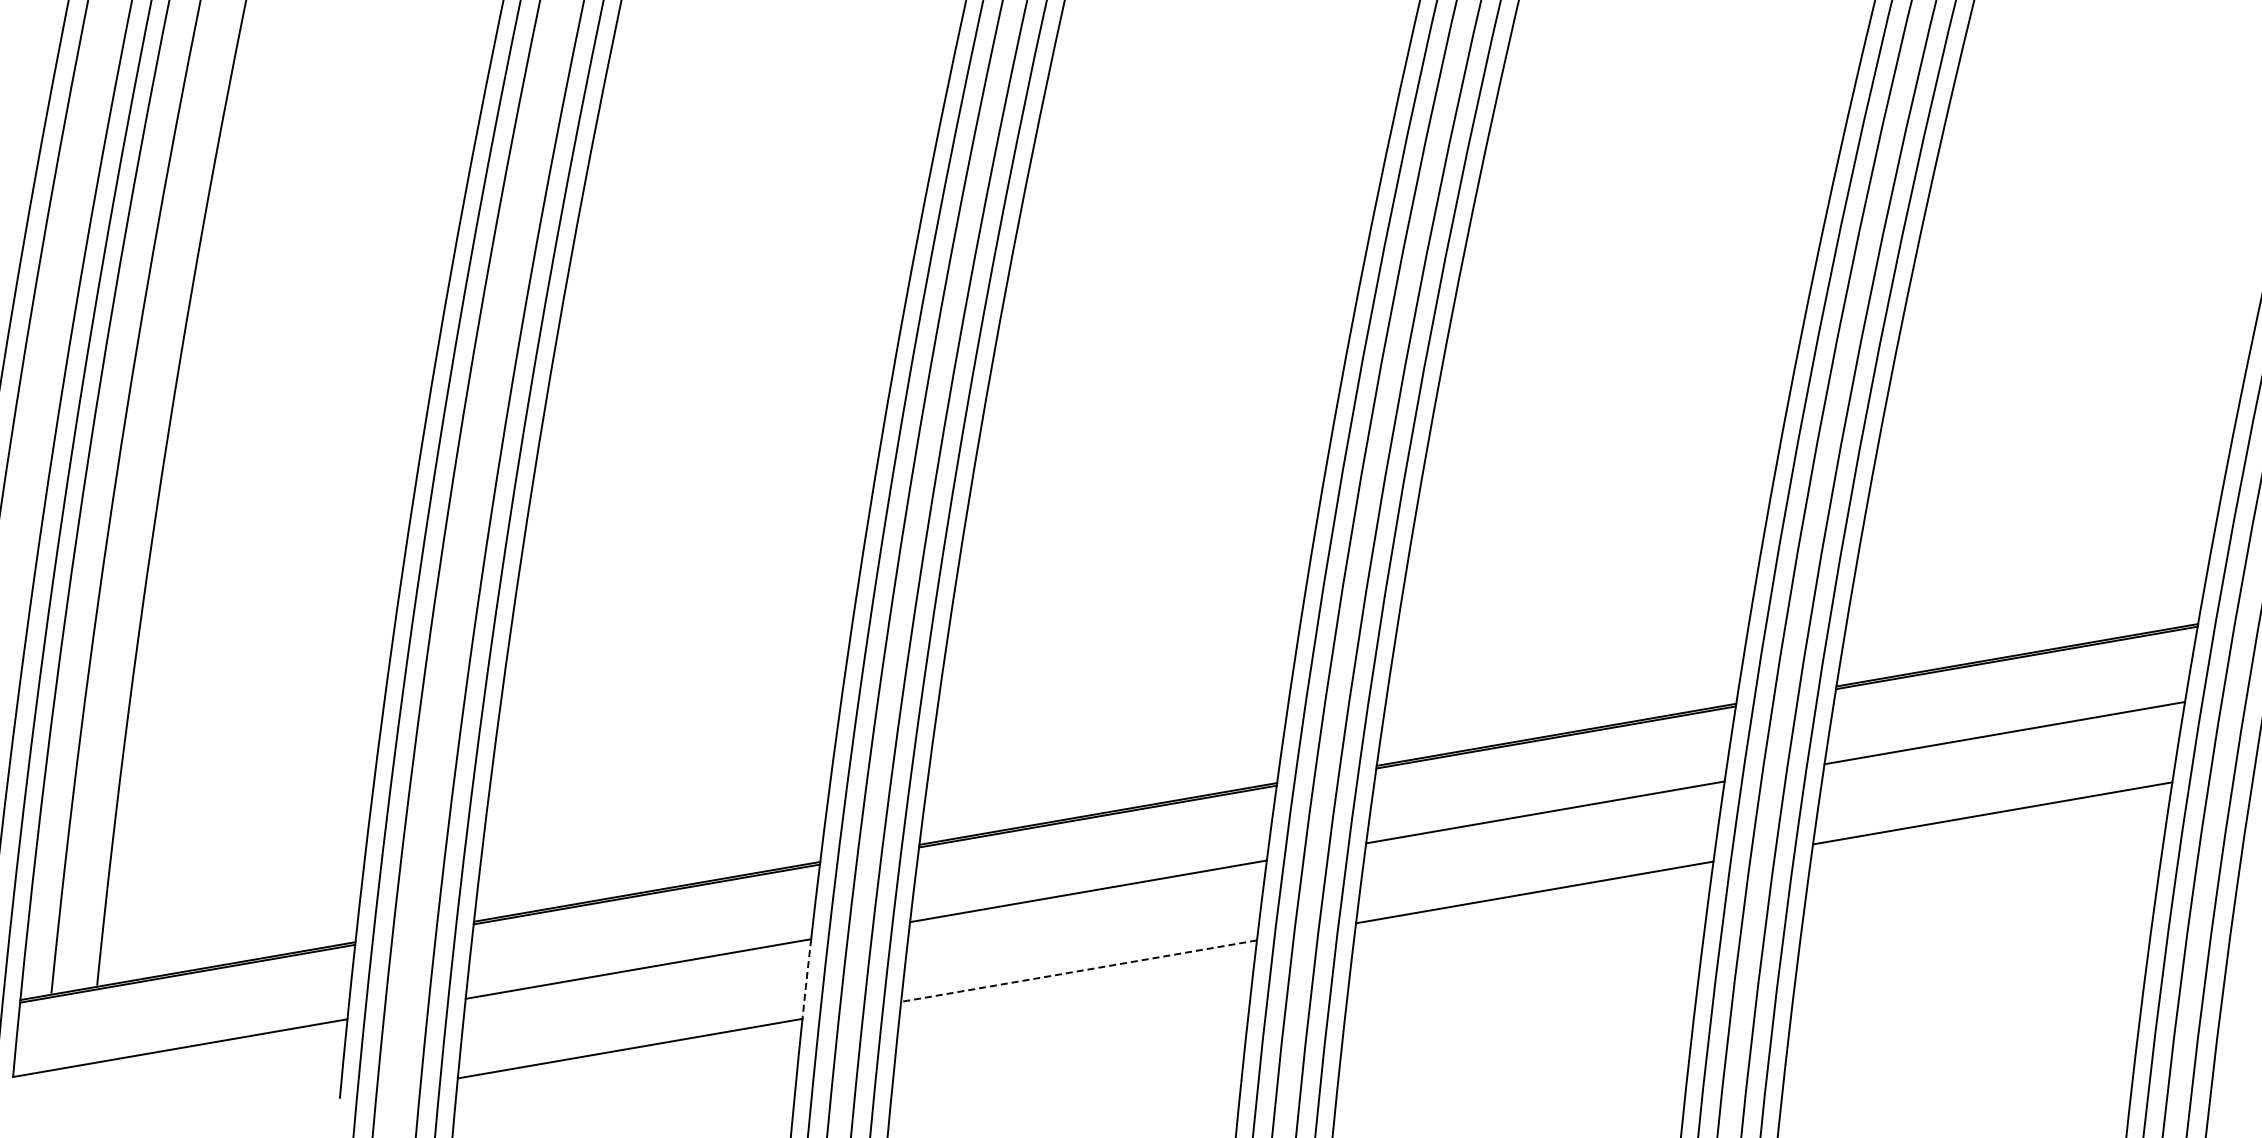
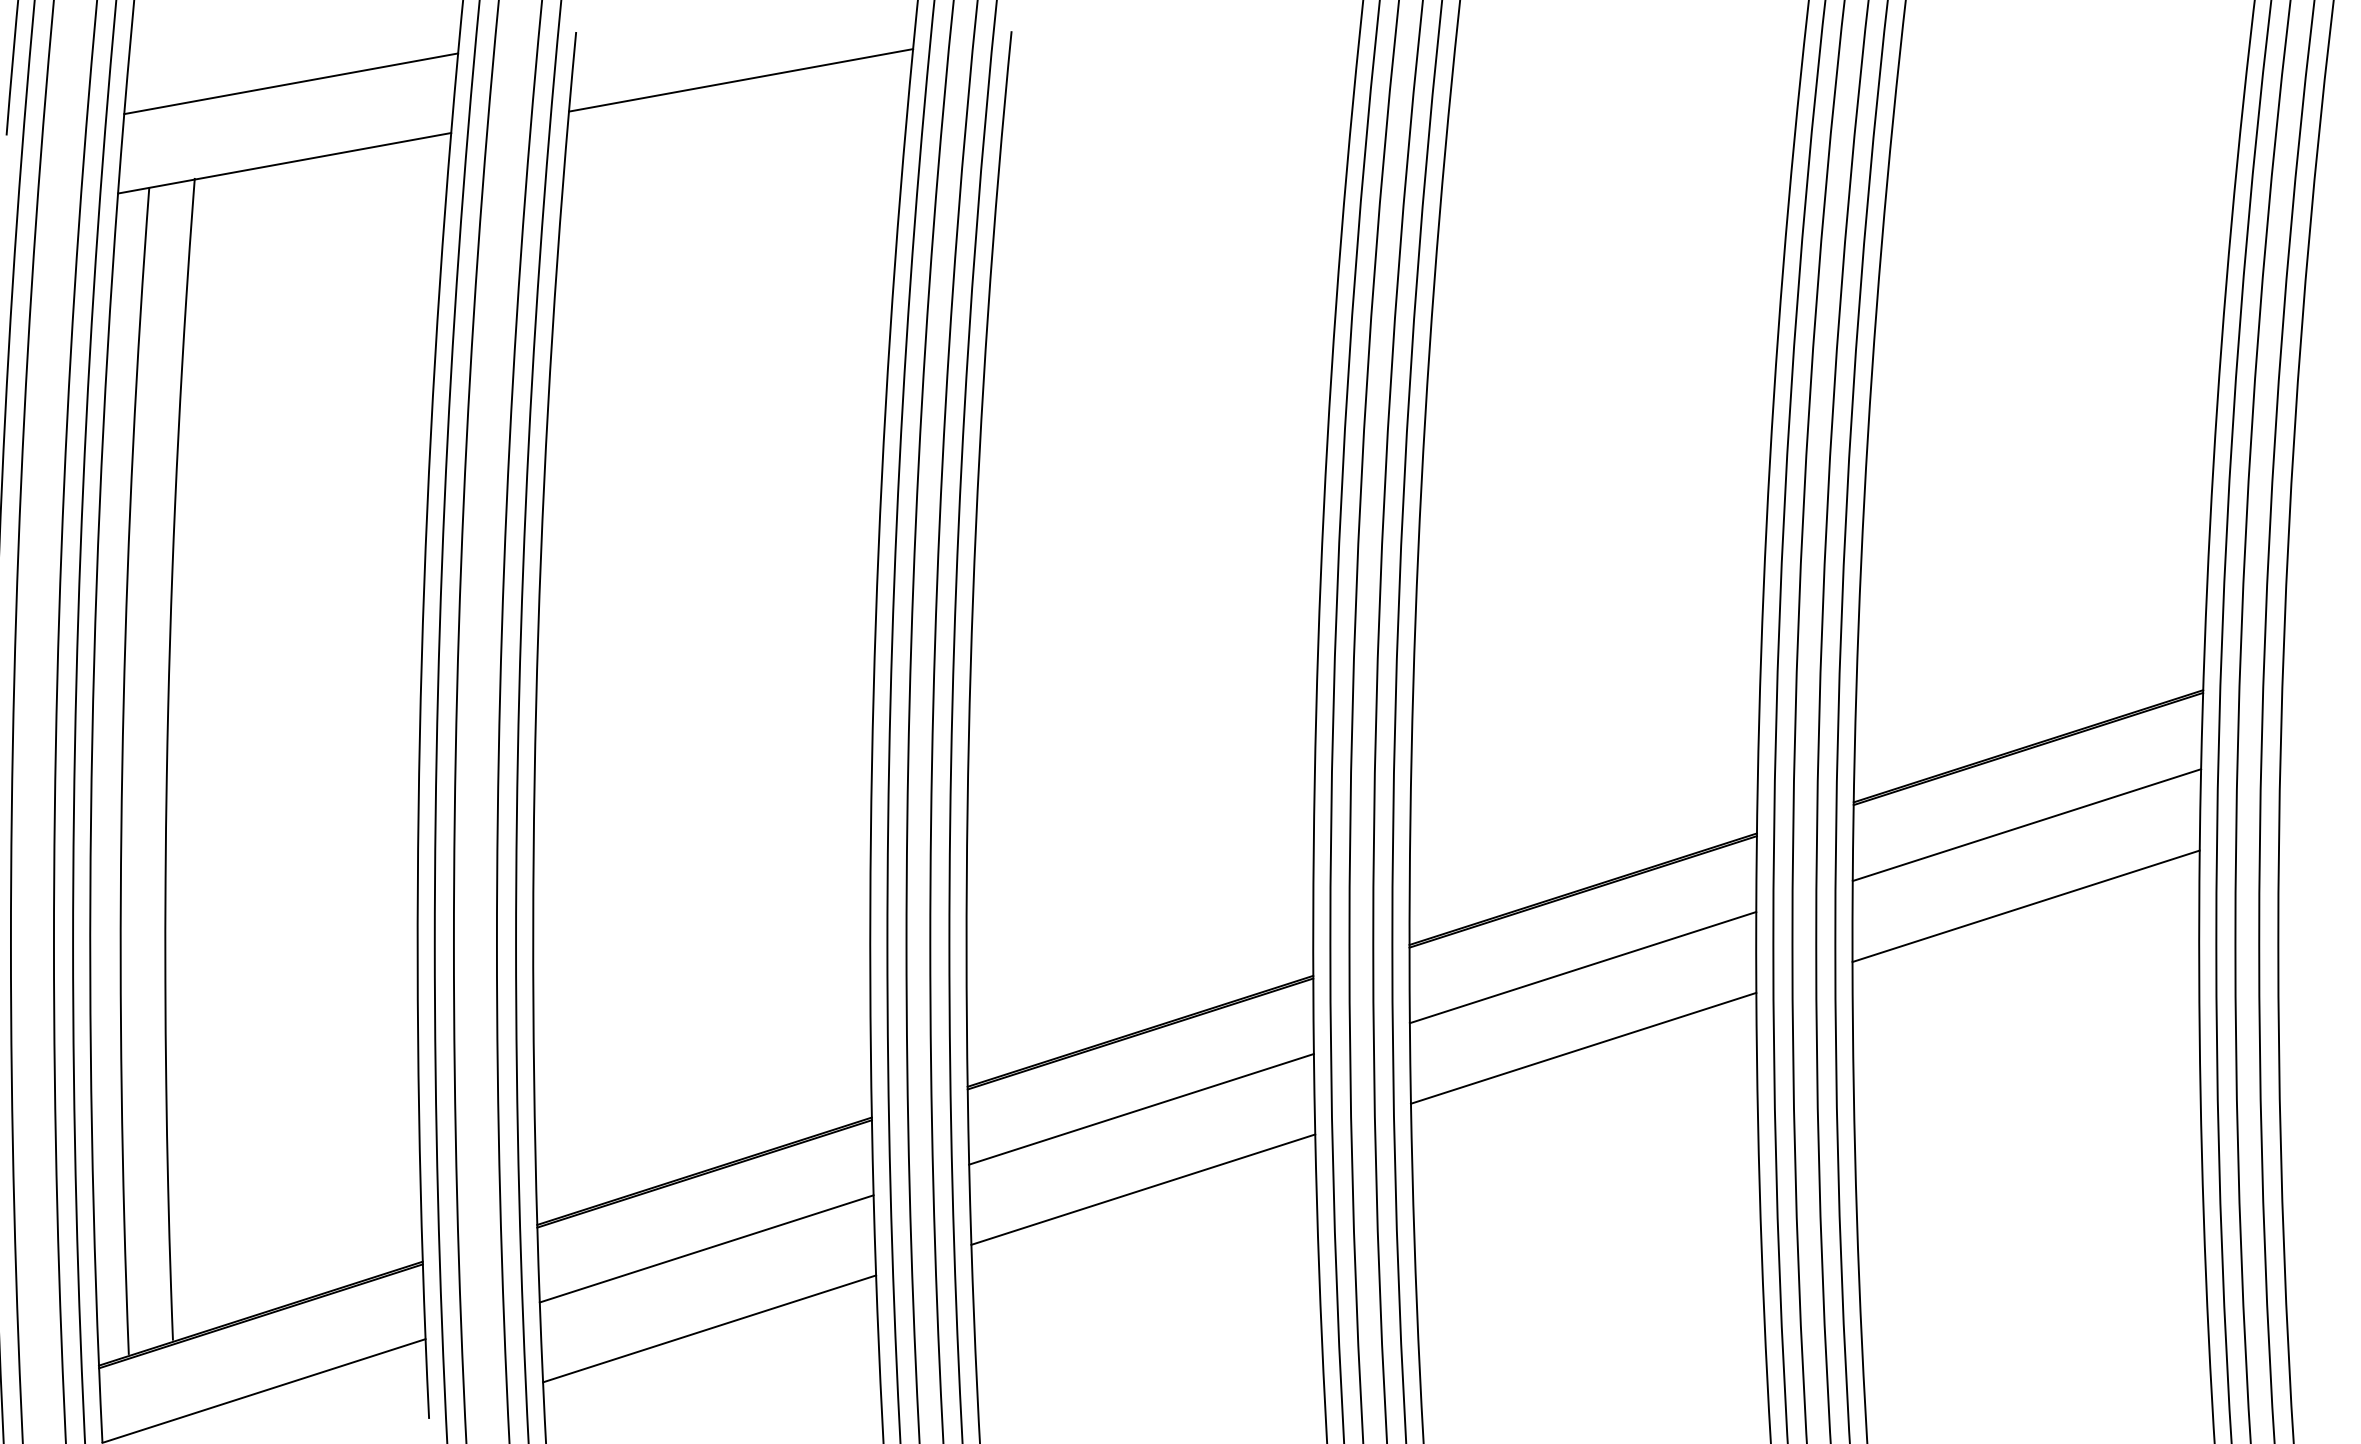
line: (1079, 970) -> (1143, 1189), dashed -> solid
arc: (806, 979) -> (874, 1235), dashed -> solid

